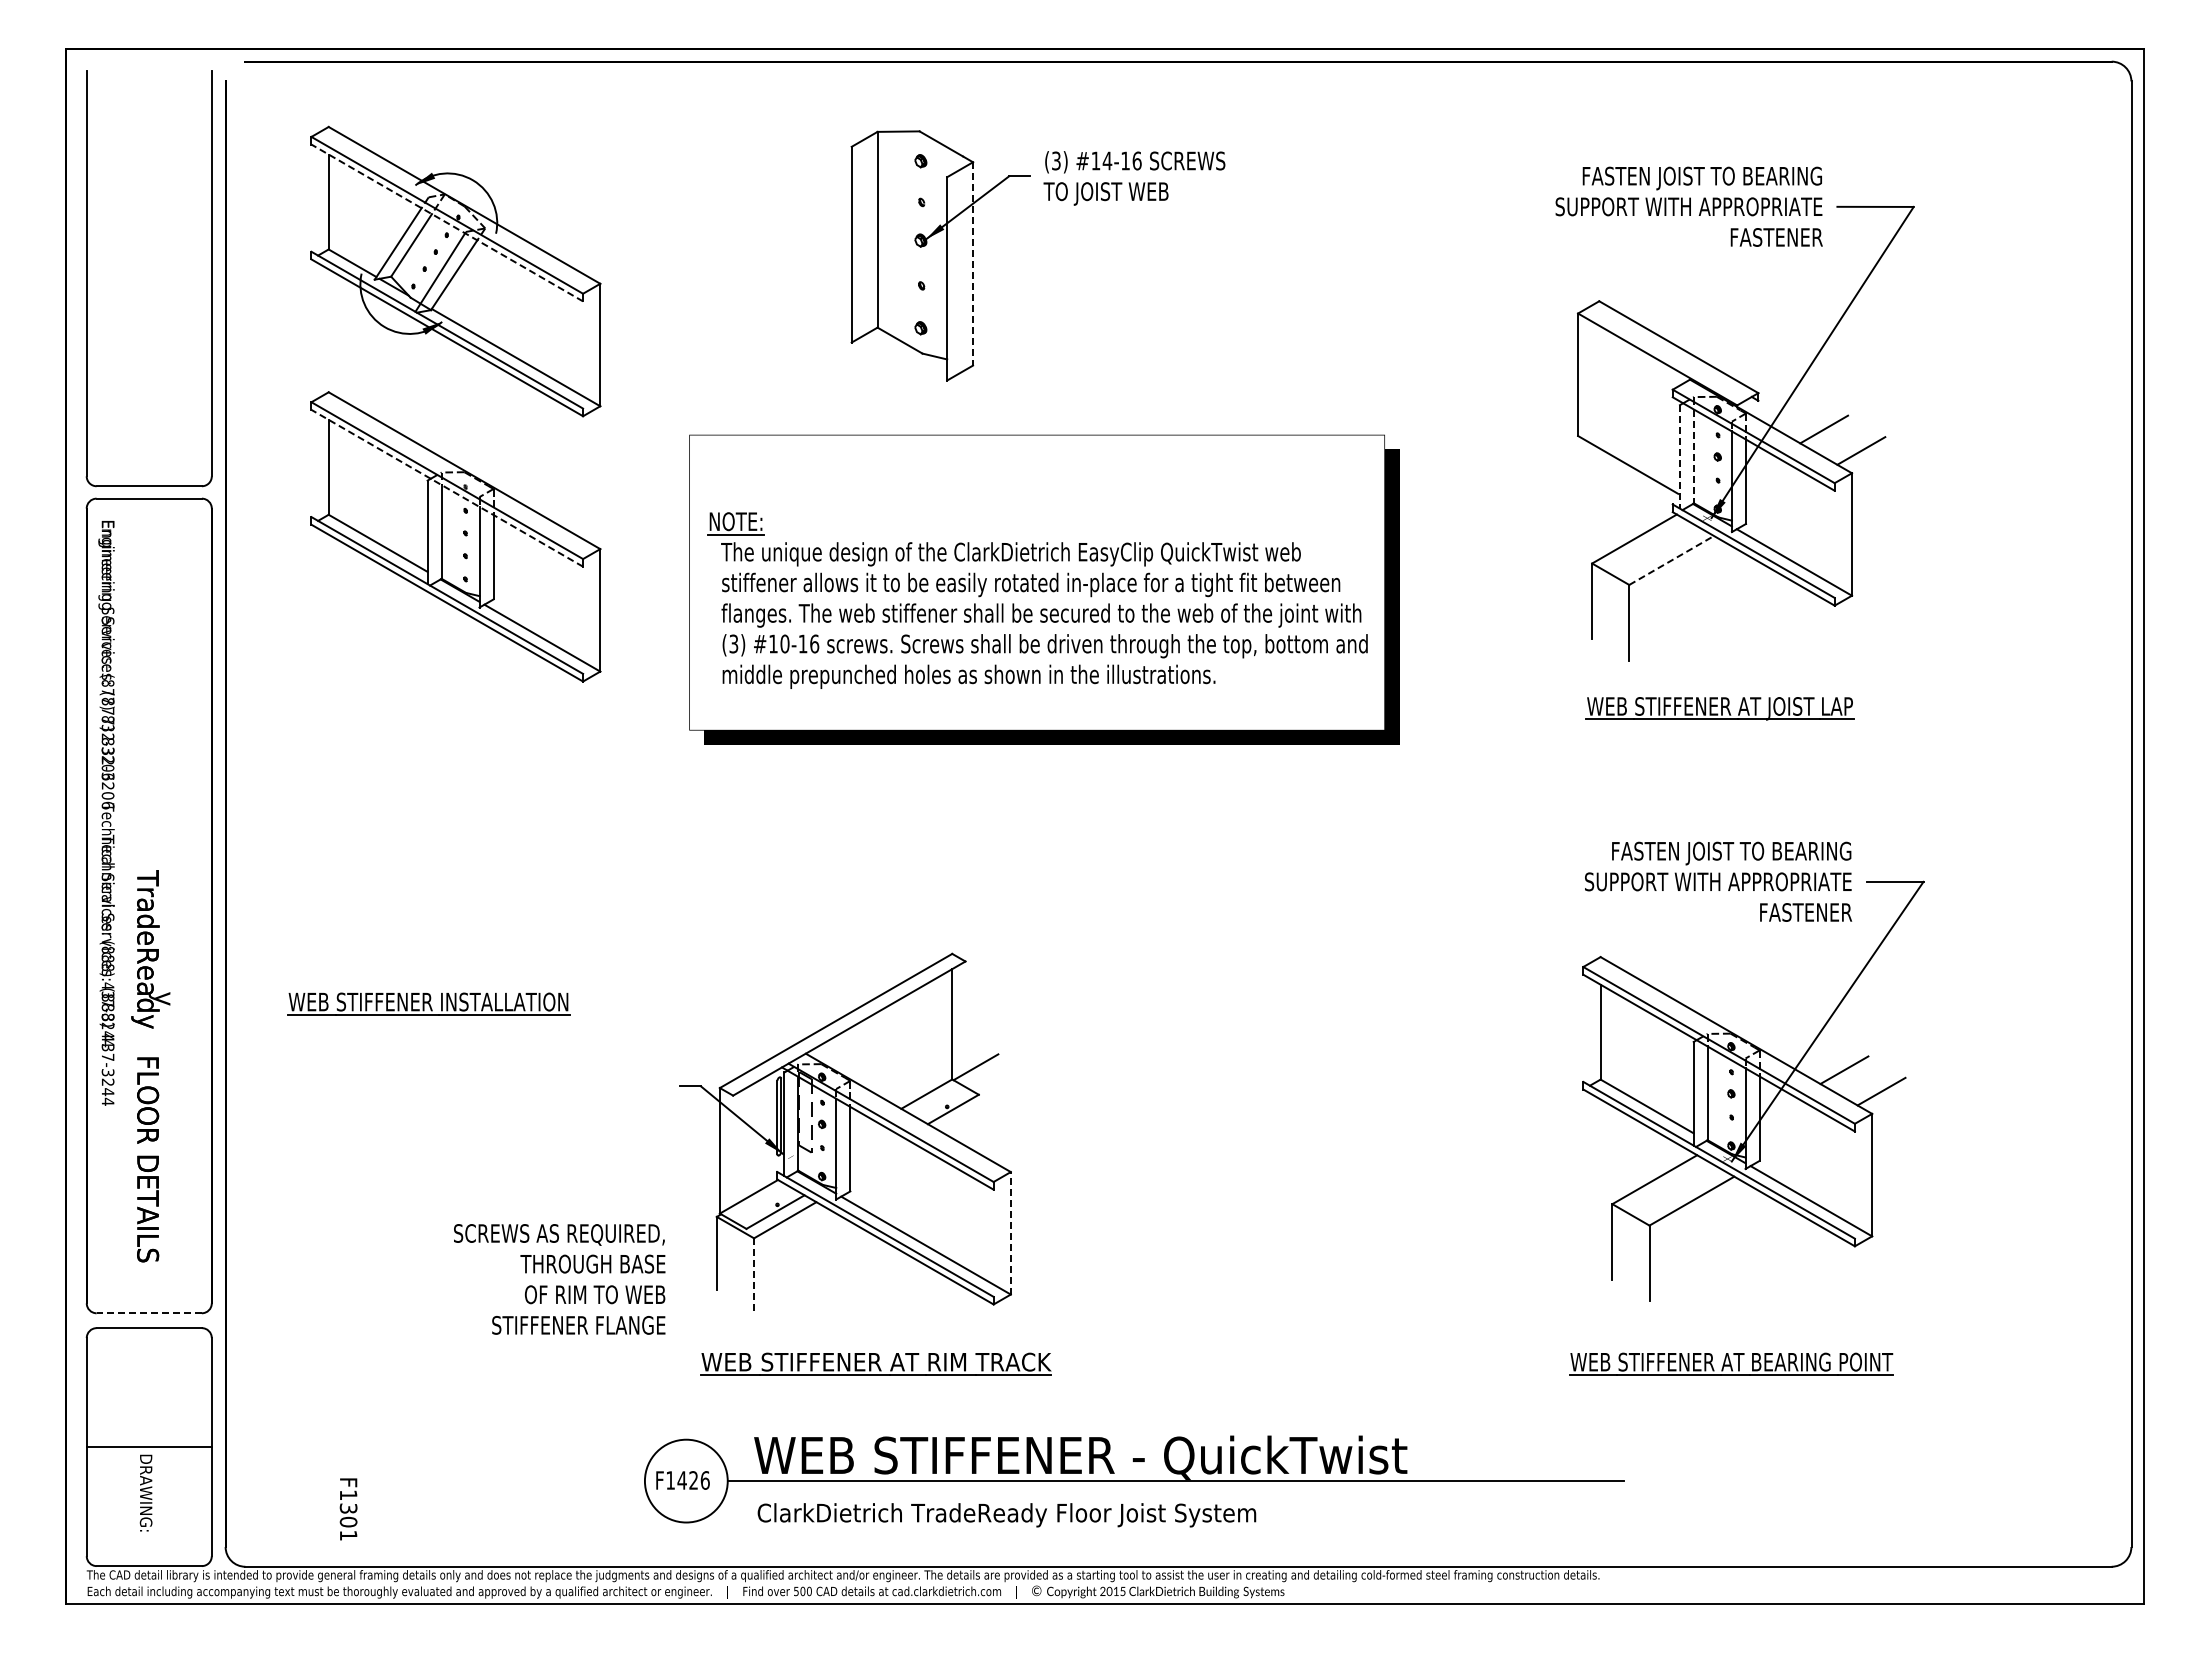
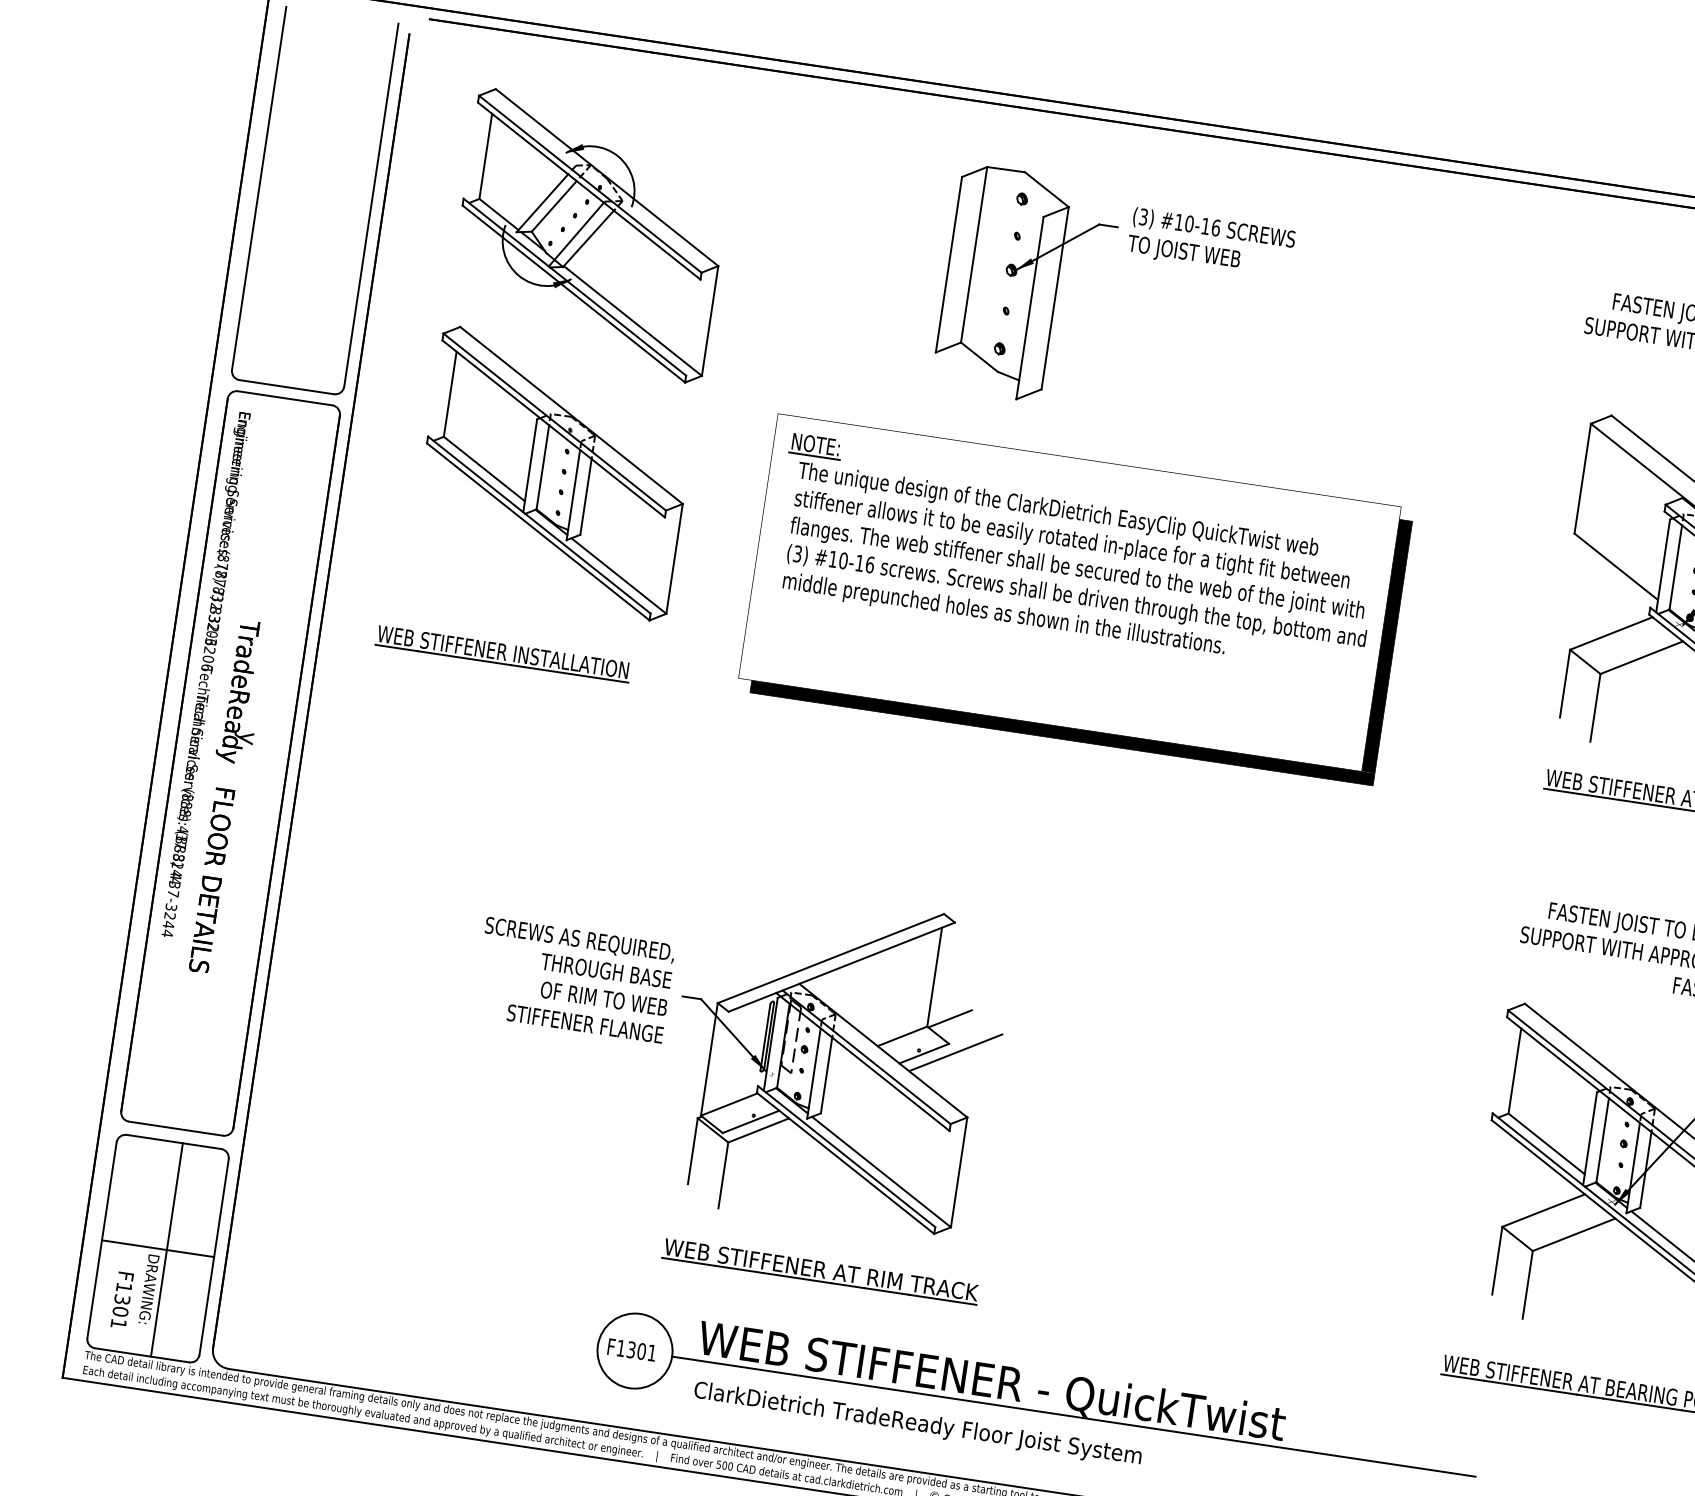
text: (1107, 160) -> (1189, 223), #14-16 -> #10-16
line: (447, 223) -> (589, 191), dashed -> solid
line: (973, 263) -> (1055, 297), dashed -> solid
line: (1680, 456) -> (1663, 565), dashed -> solid
line: (1694, 456) -> (1676, 567), dashed -> solid
line: (447, 488) -> (553, 429), dashed -> solid
line: (1671, 560) -> (1641, 657), dashed -> solid
part: (1036, 591) -> (1076, 547), moved
part: (428, 1003) -> (502, 653), moved
text: (150, 1066) -> (226, 797), moved
line: (987, 1103) -> (955, 1052), added
line: (1010, 1232) -> (958, 1171), dashed -> solid
line: (754, 1275) -> (723, 1175), dashed -> solid
text: (559, 1279) -> (574, 980), moved
line: (149, 1313) -> (176, 1128), dashed -> solid
line: (159, 1447) -> (167, 1250), added
text: (693, 1480) -> (641, 1351), F1426 -> F1301
text: (348, 1509) -> (122, 1300), moved

